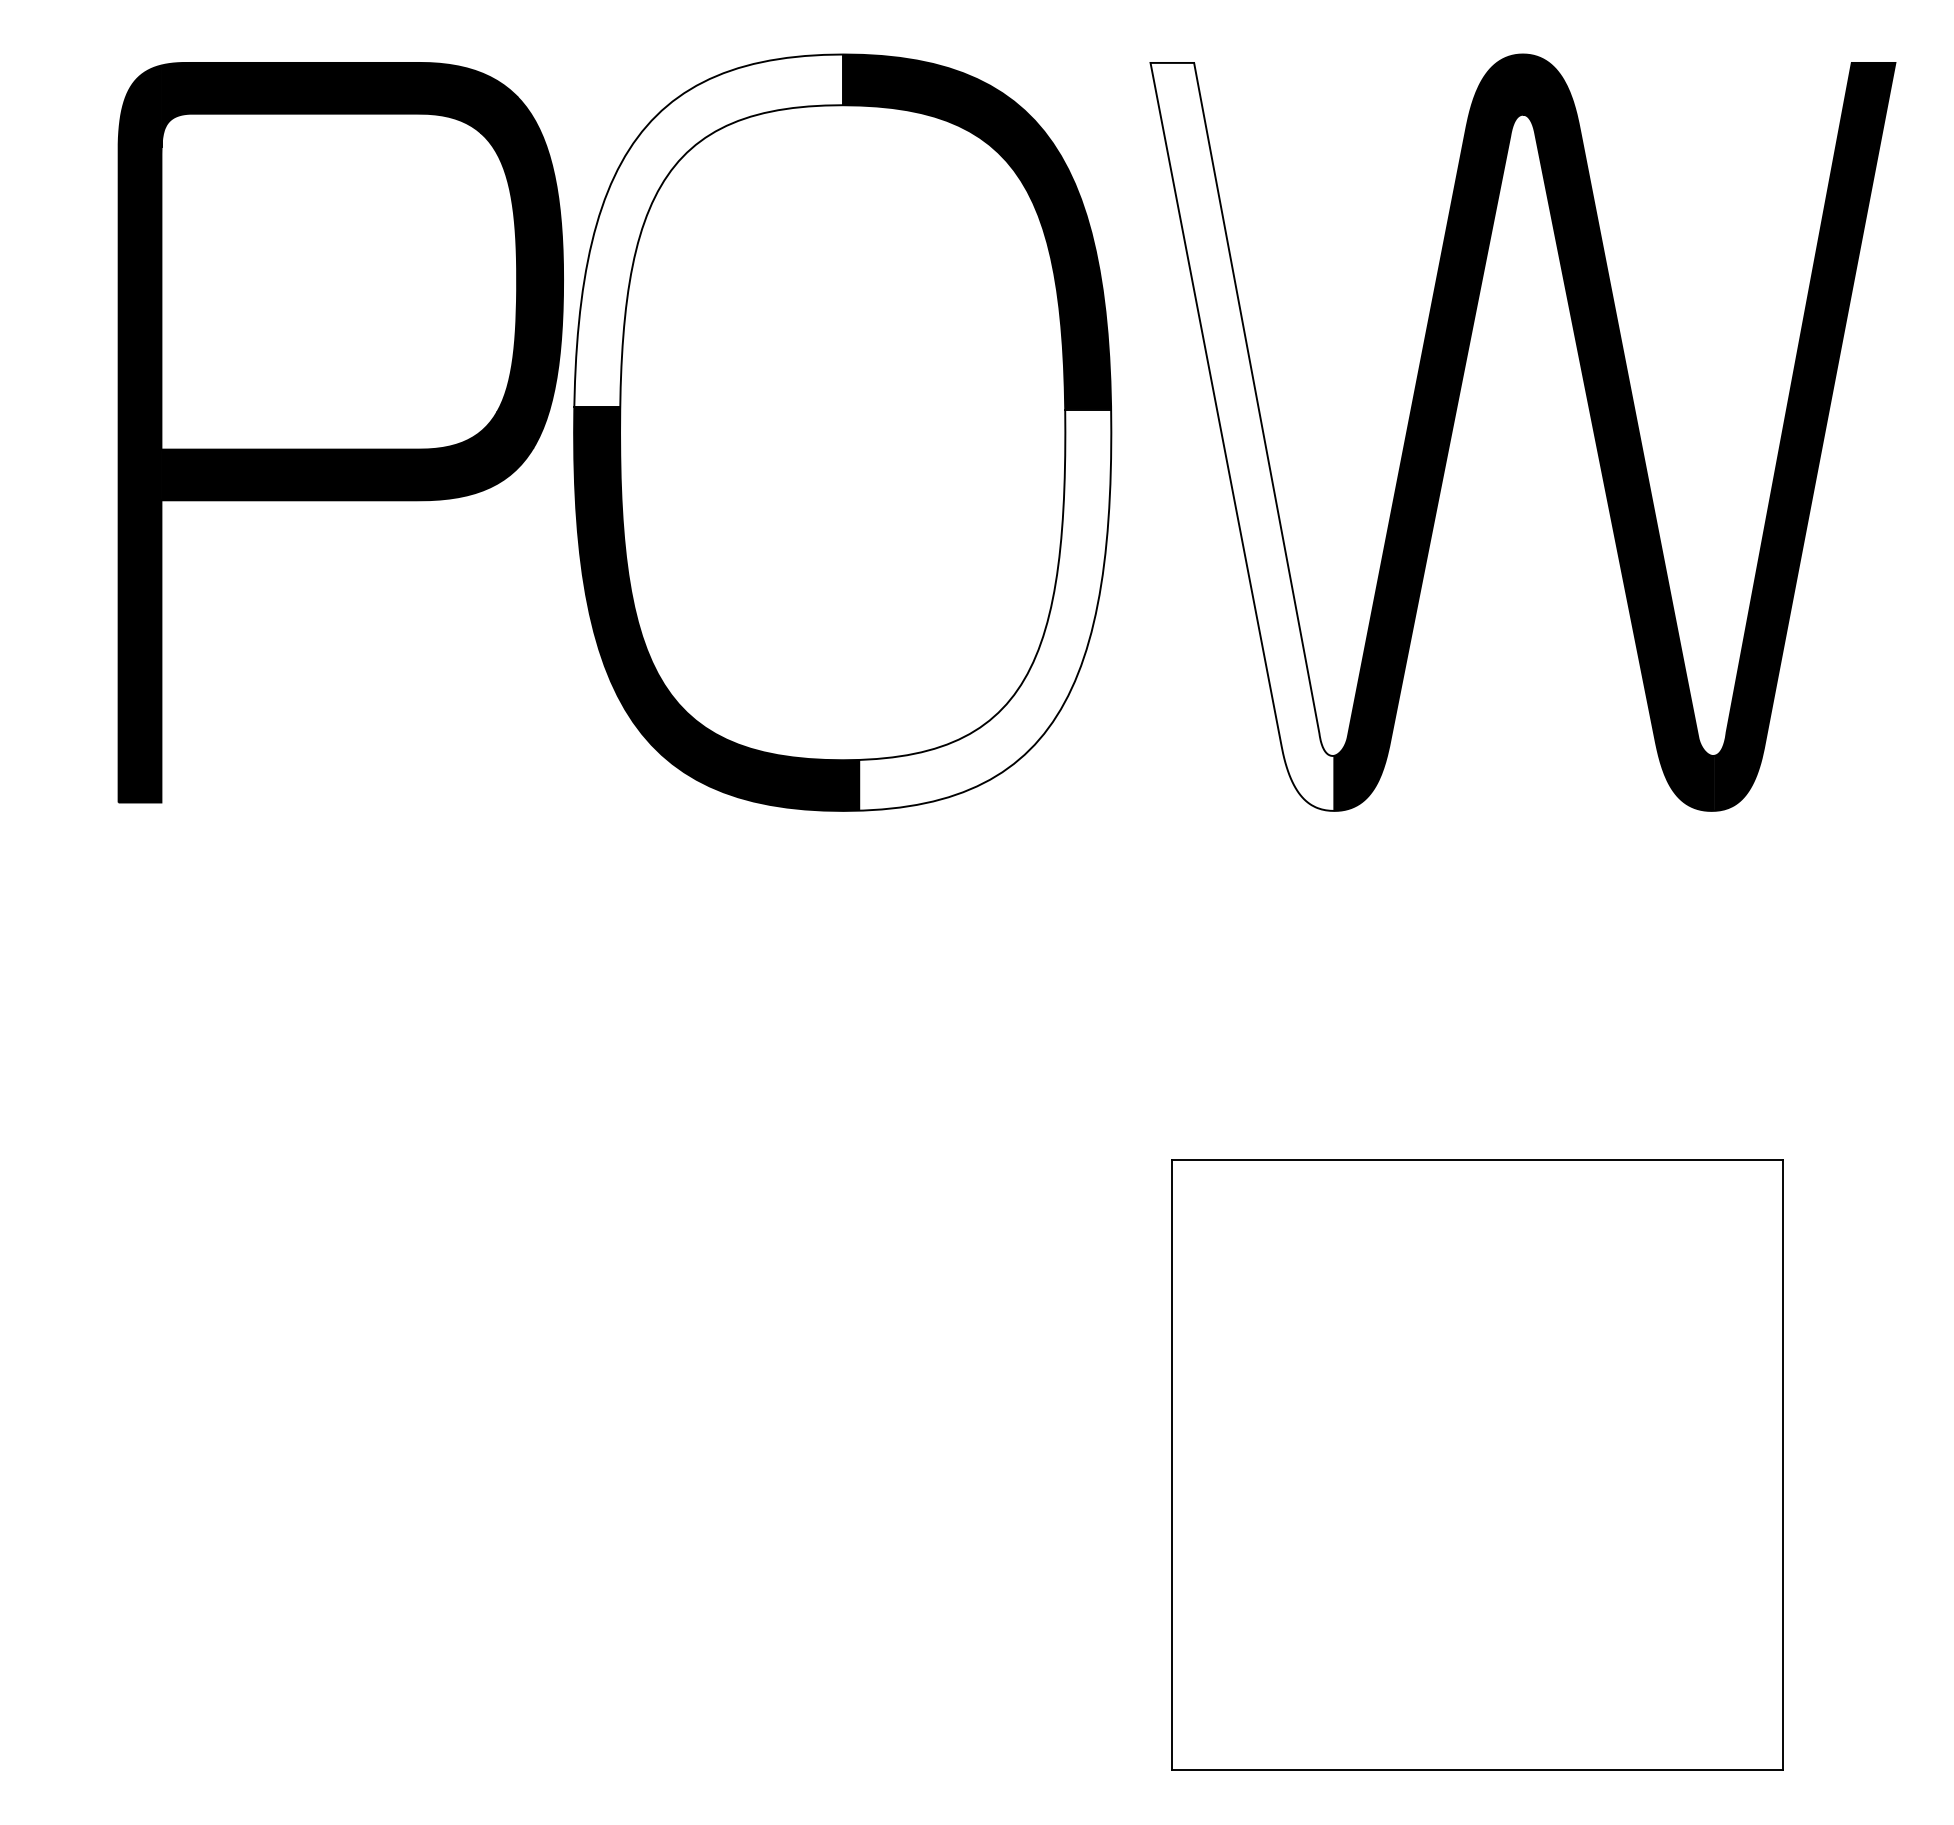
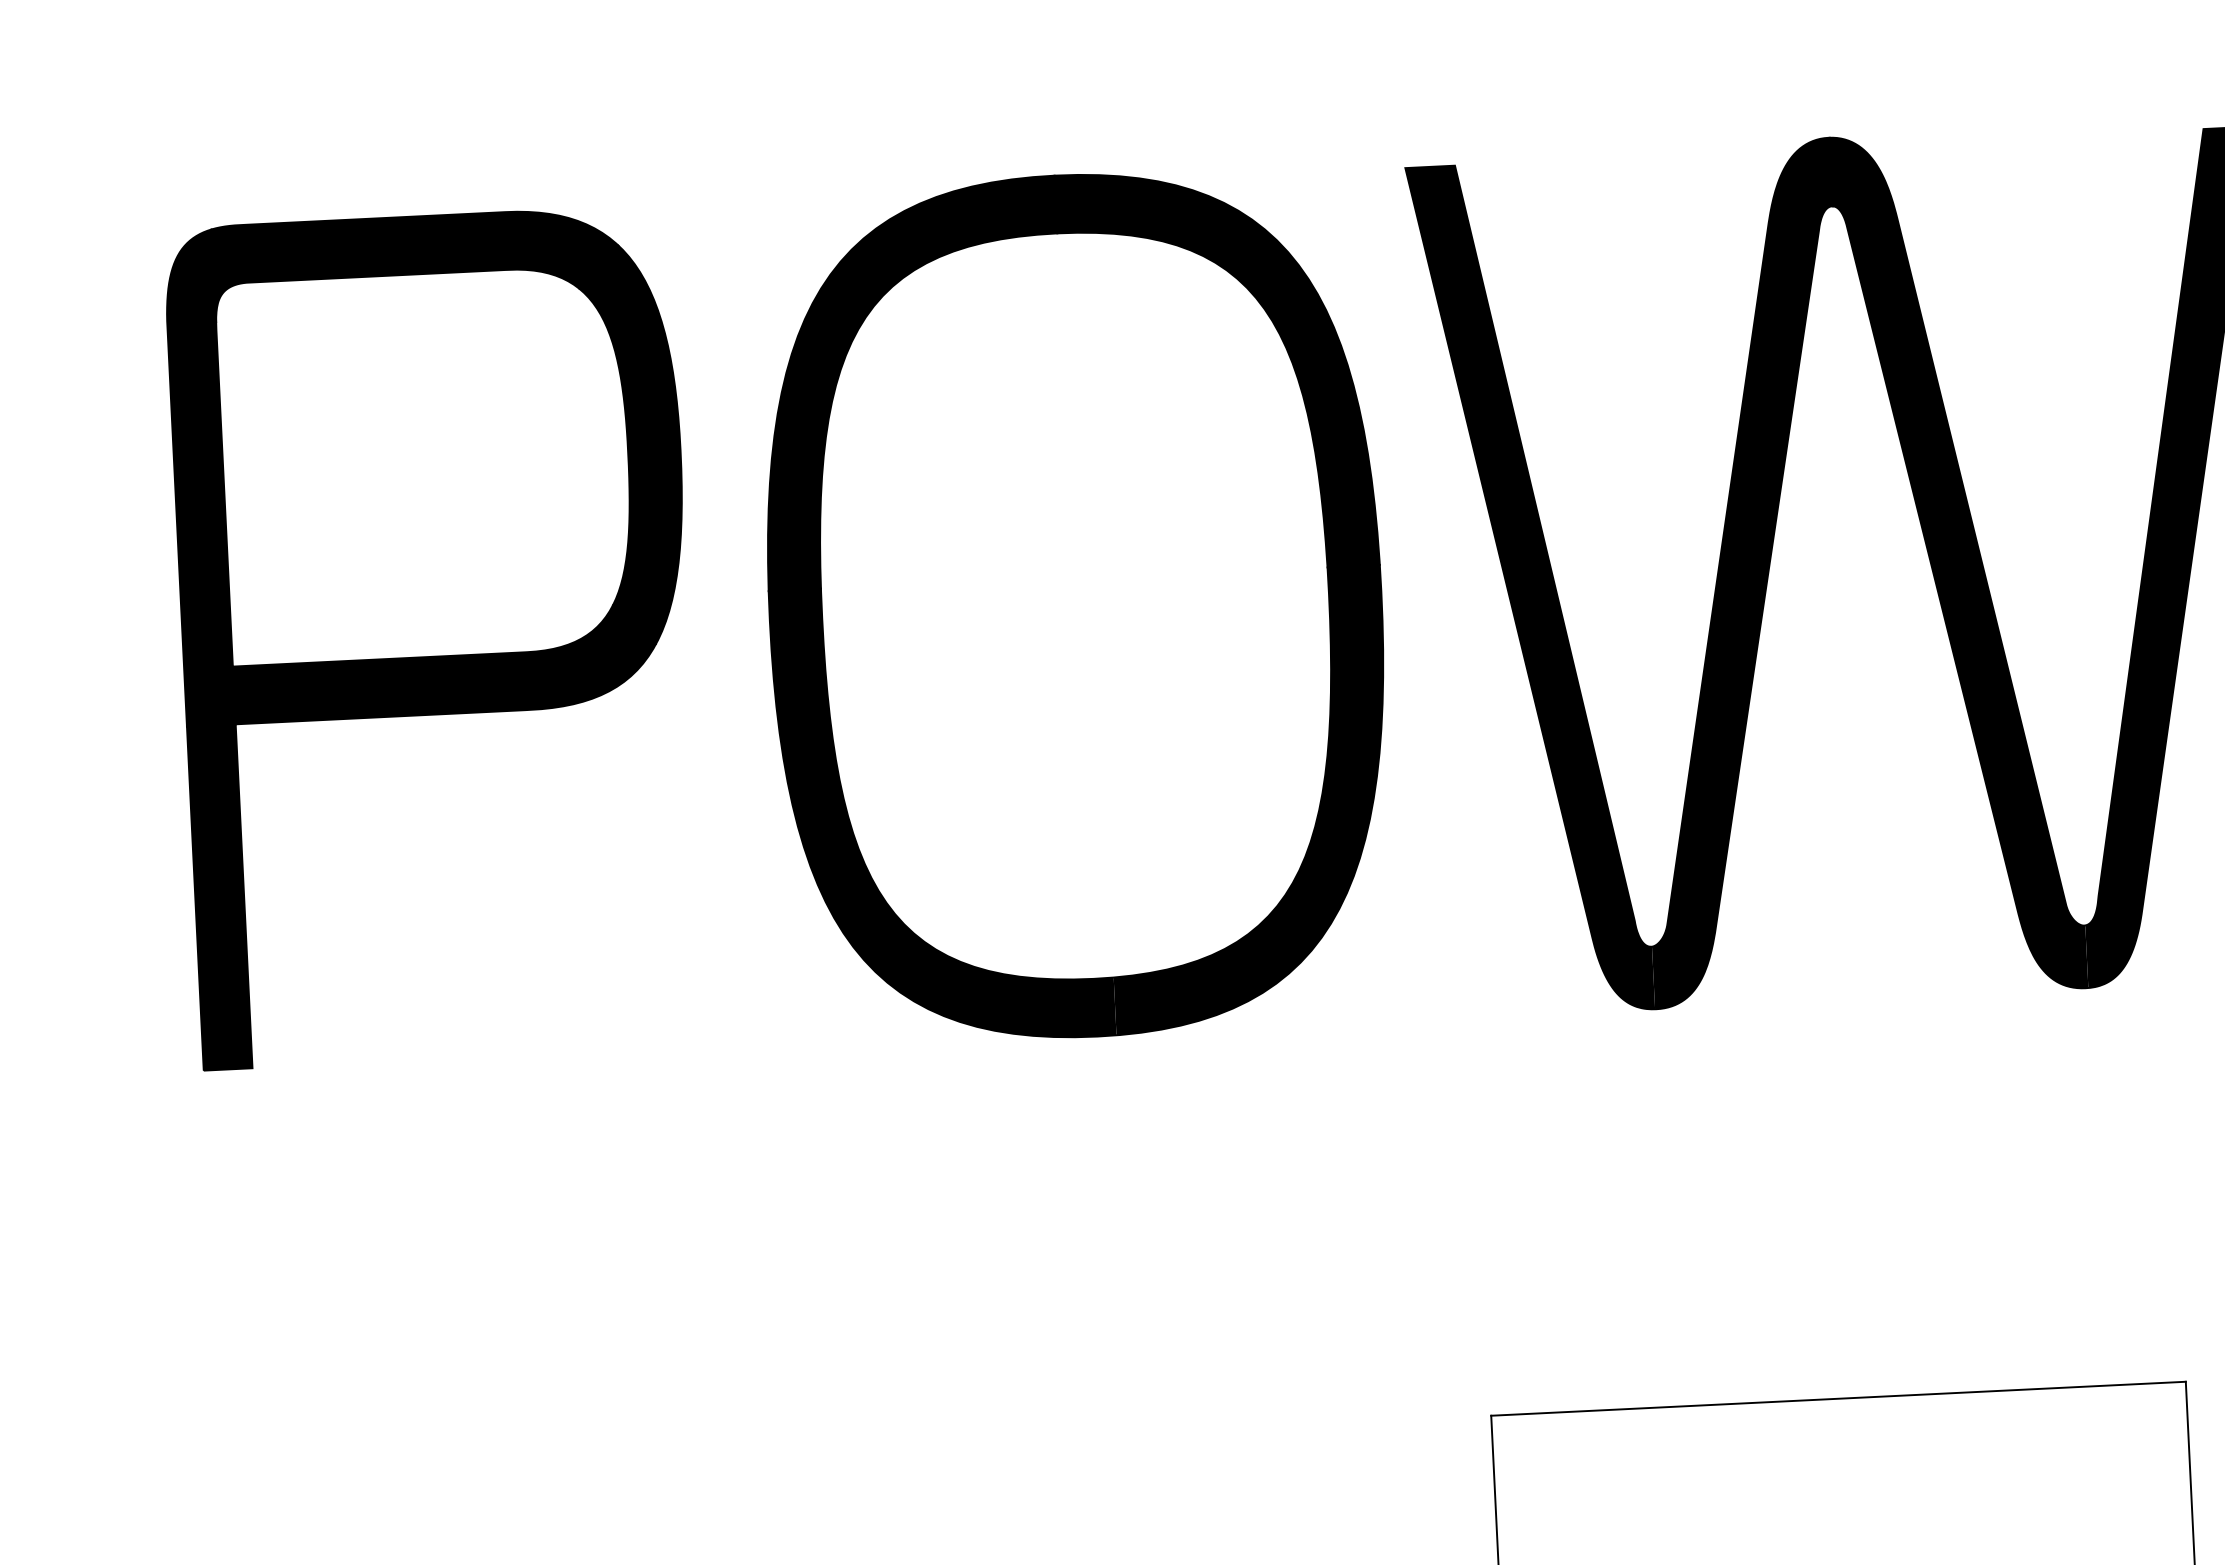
fill: (708, 230) -> (911, 383), added
part: (340, 432) -> (435, 637), moved
fill: (1241, 436) -> (1529, 588), added
fill: (985, 609) -> (1247, 799), added

